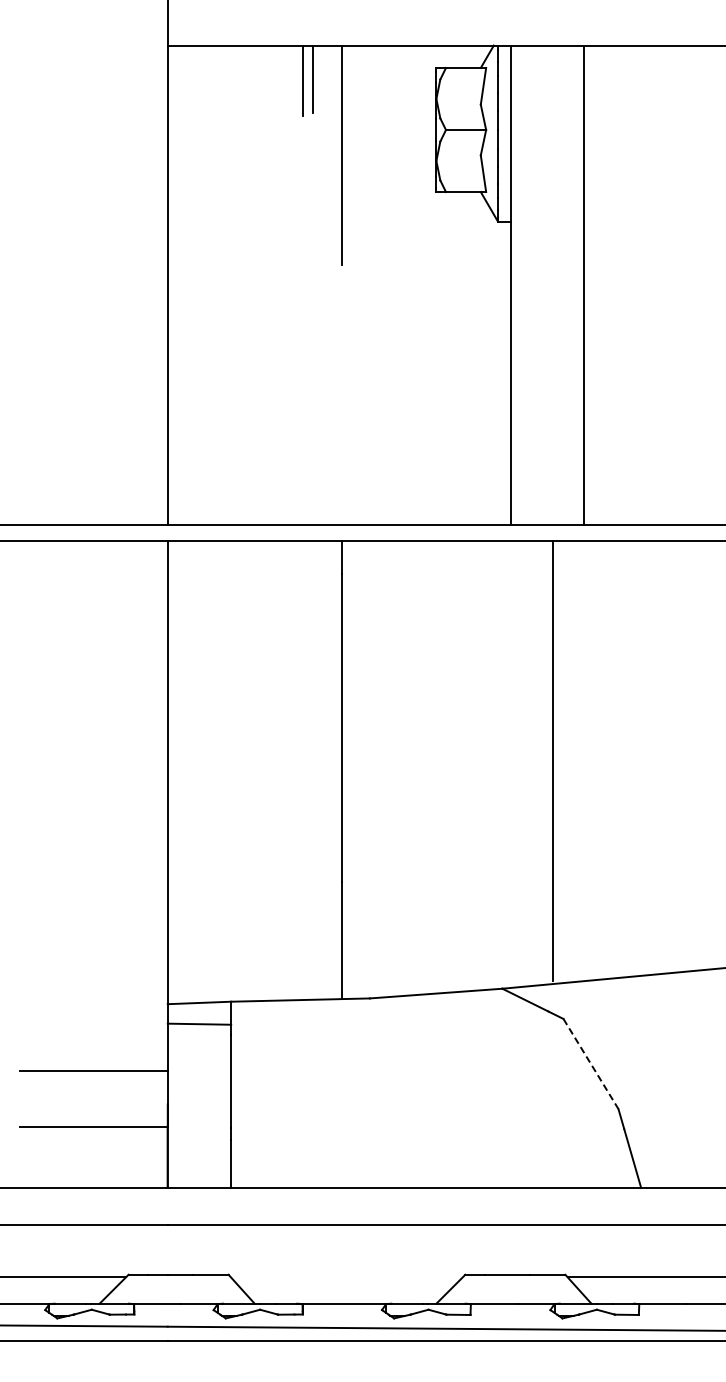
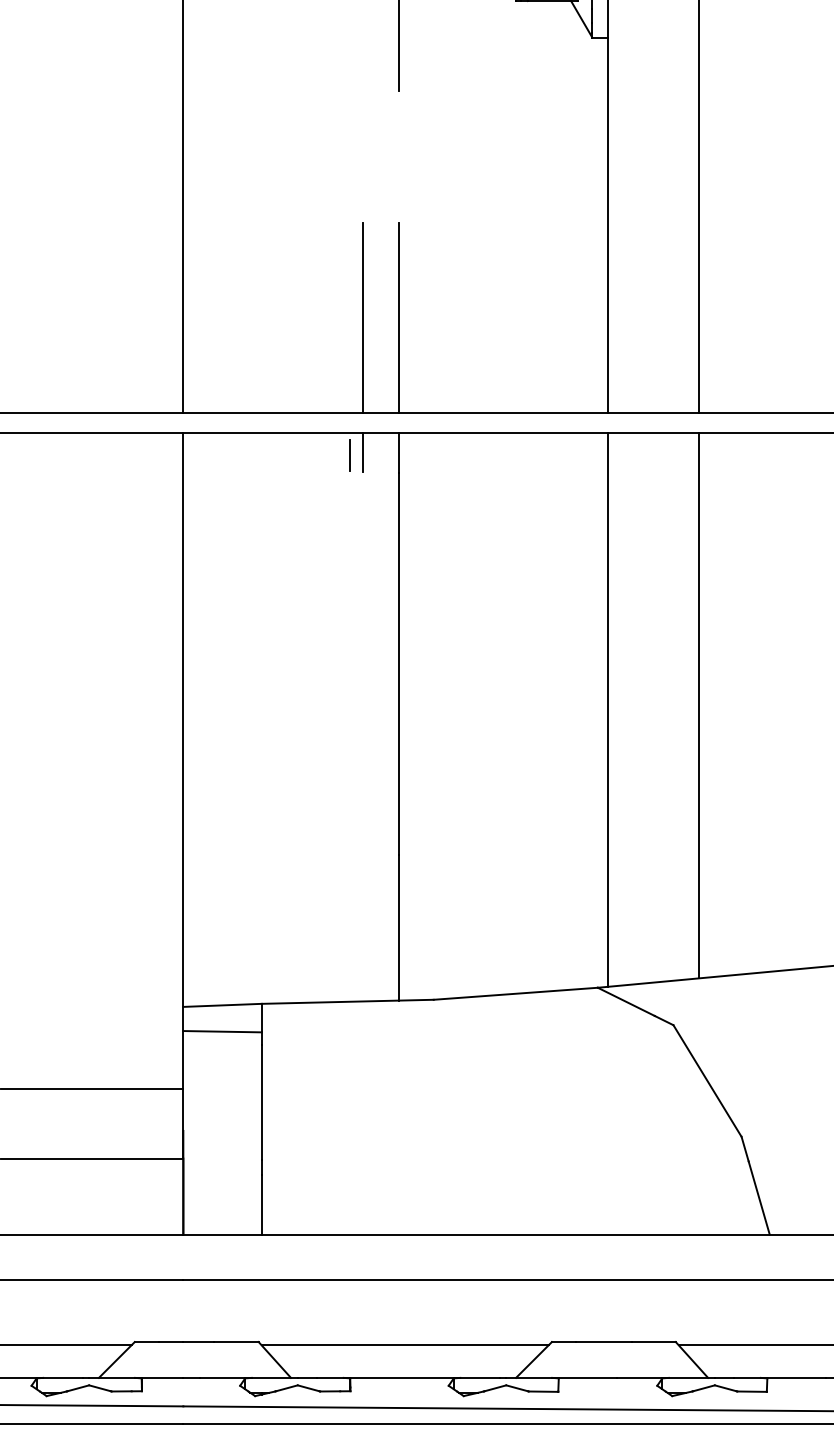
line: (313, 447) -> (363, 317), added
line: (341, 447) -> (398, 317), added
line: (313, 555) -> (363, 451), added
line: (302, 558) -> (350, 454), added
line: (553, 760) -> (699, 705), moved
line: (510, 763) -> (607, 708), added
line: (590, 1064) -> (706, 1081), dashed -> solid
line: (346, 1277) -> (404, 1345), added

